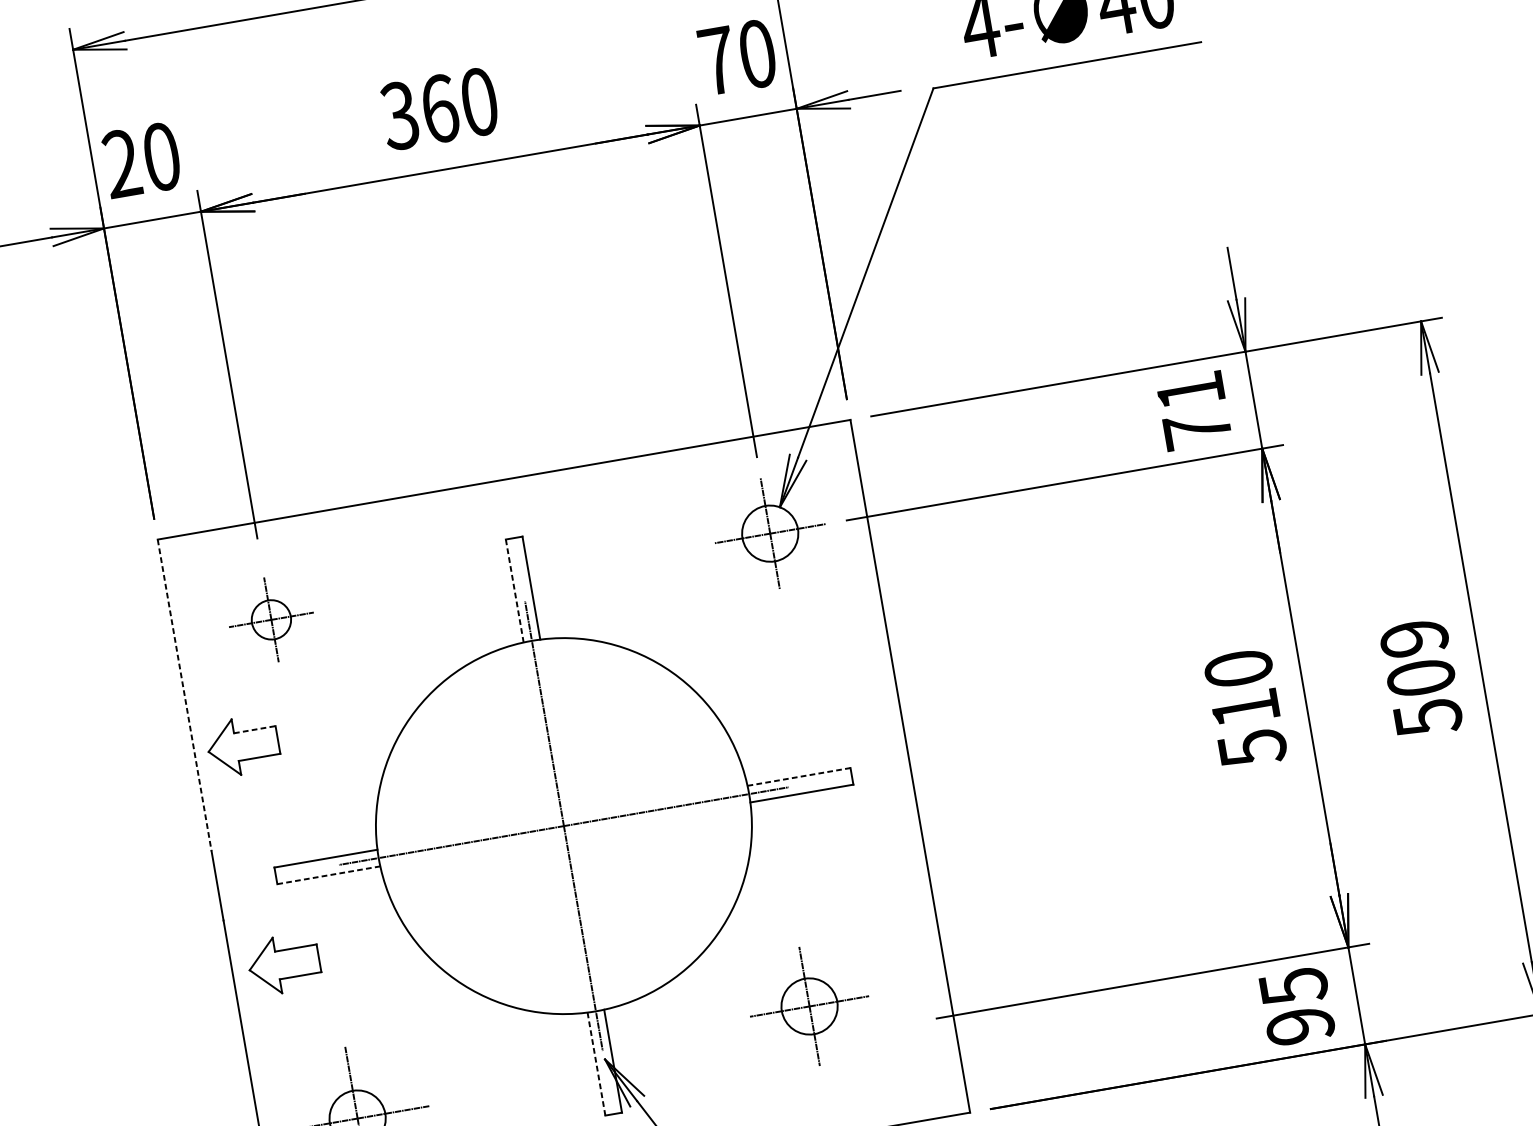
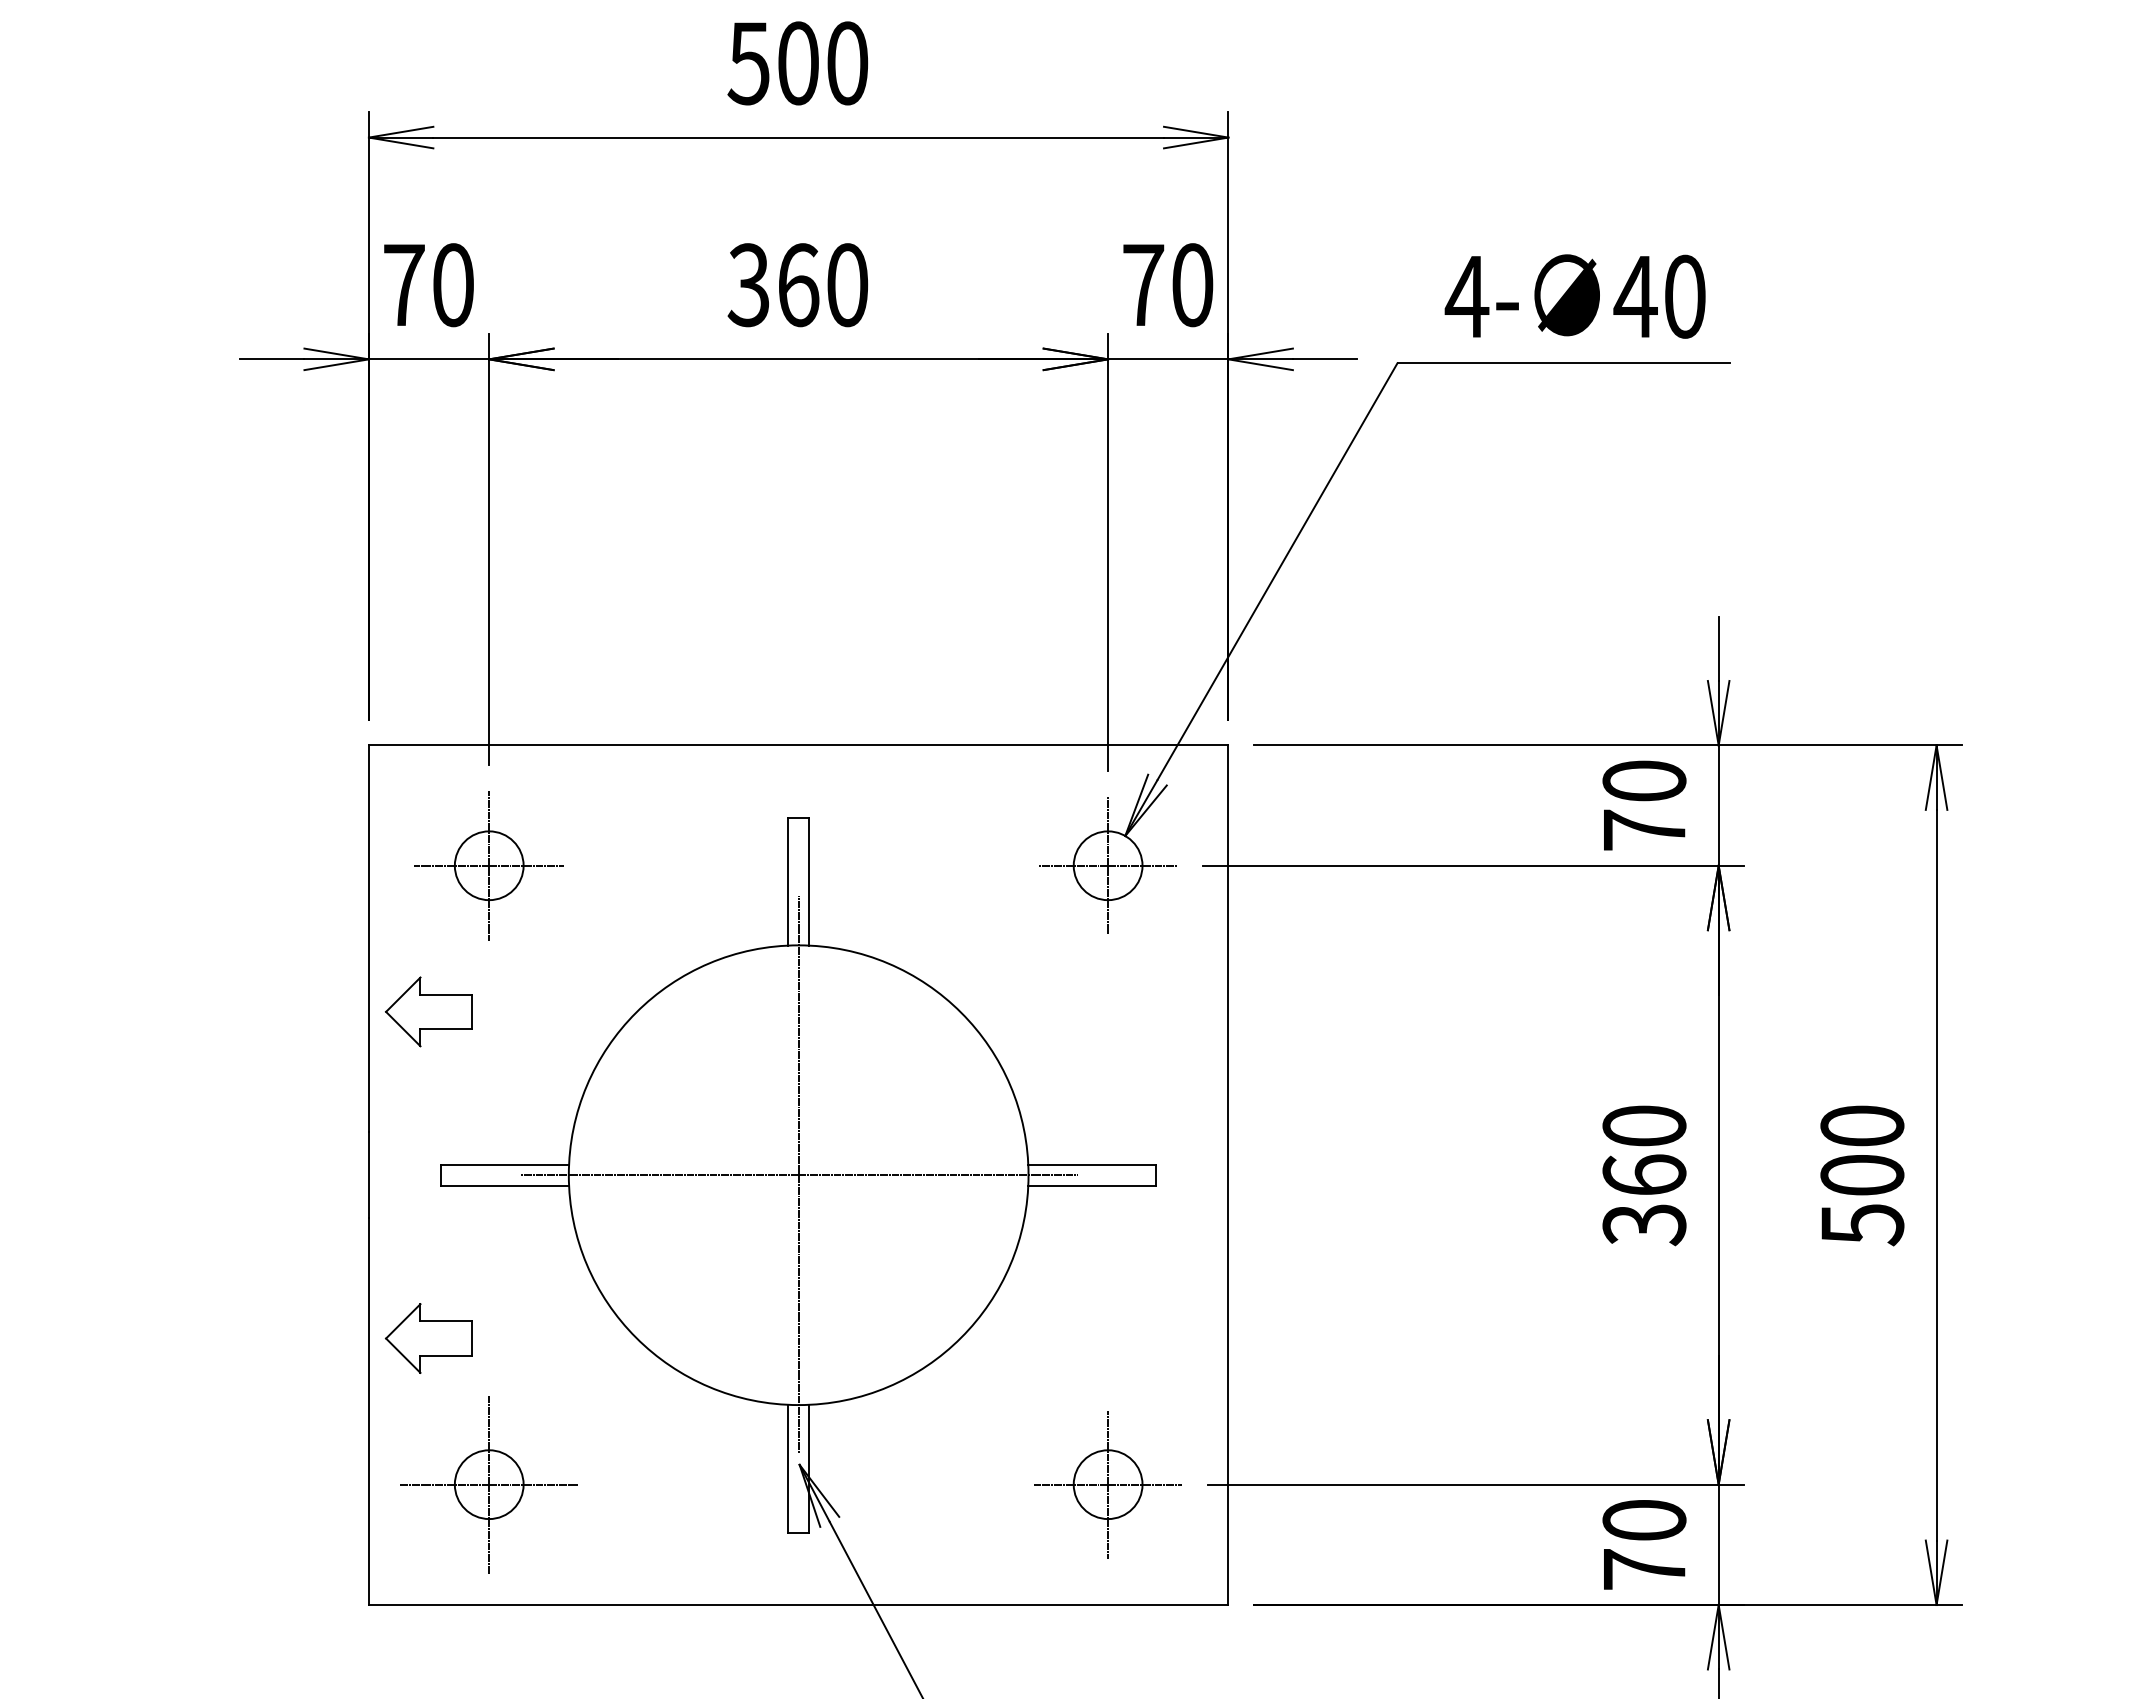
text: (121, 163) -> (403, 284), 20 -> 70
text: (1190, 390) -> (1644, 780), 71 -> 70
line: (514, 590) -> (788, 881), dashed -> solid
part: (270, 619) -> (488, 865), size x1.43
text: (1414, 637) -> (1862, 1125), 509 -> 500
line: (184, 696) -> (368, 939), dashed -> solid
text: (1249, 728) -> (1644, 1200), 510 -> 360
line: (254, 729) -> (446, 994), dashed -> solid
line: (799, 776) -> (1092, 1164), dashed -> solid
line: (329, 875) -> (505, 1185), dashed -> solid
part: (283, 964) -> (428, 1338), moved
part: (809, 1006) -> (1107, 1484), moved
text: (1297, 1006) -> (1644, 1545), 95 -> 70
line: (596, 1063) -> (788, 1468), dashed -> solid

